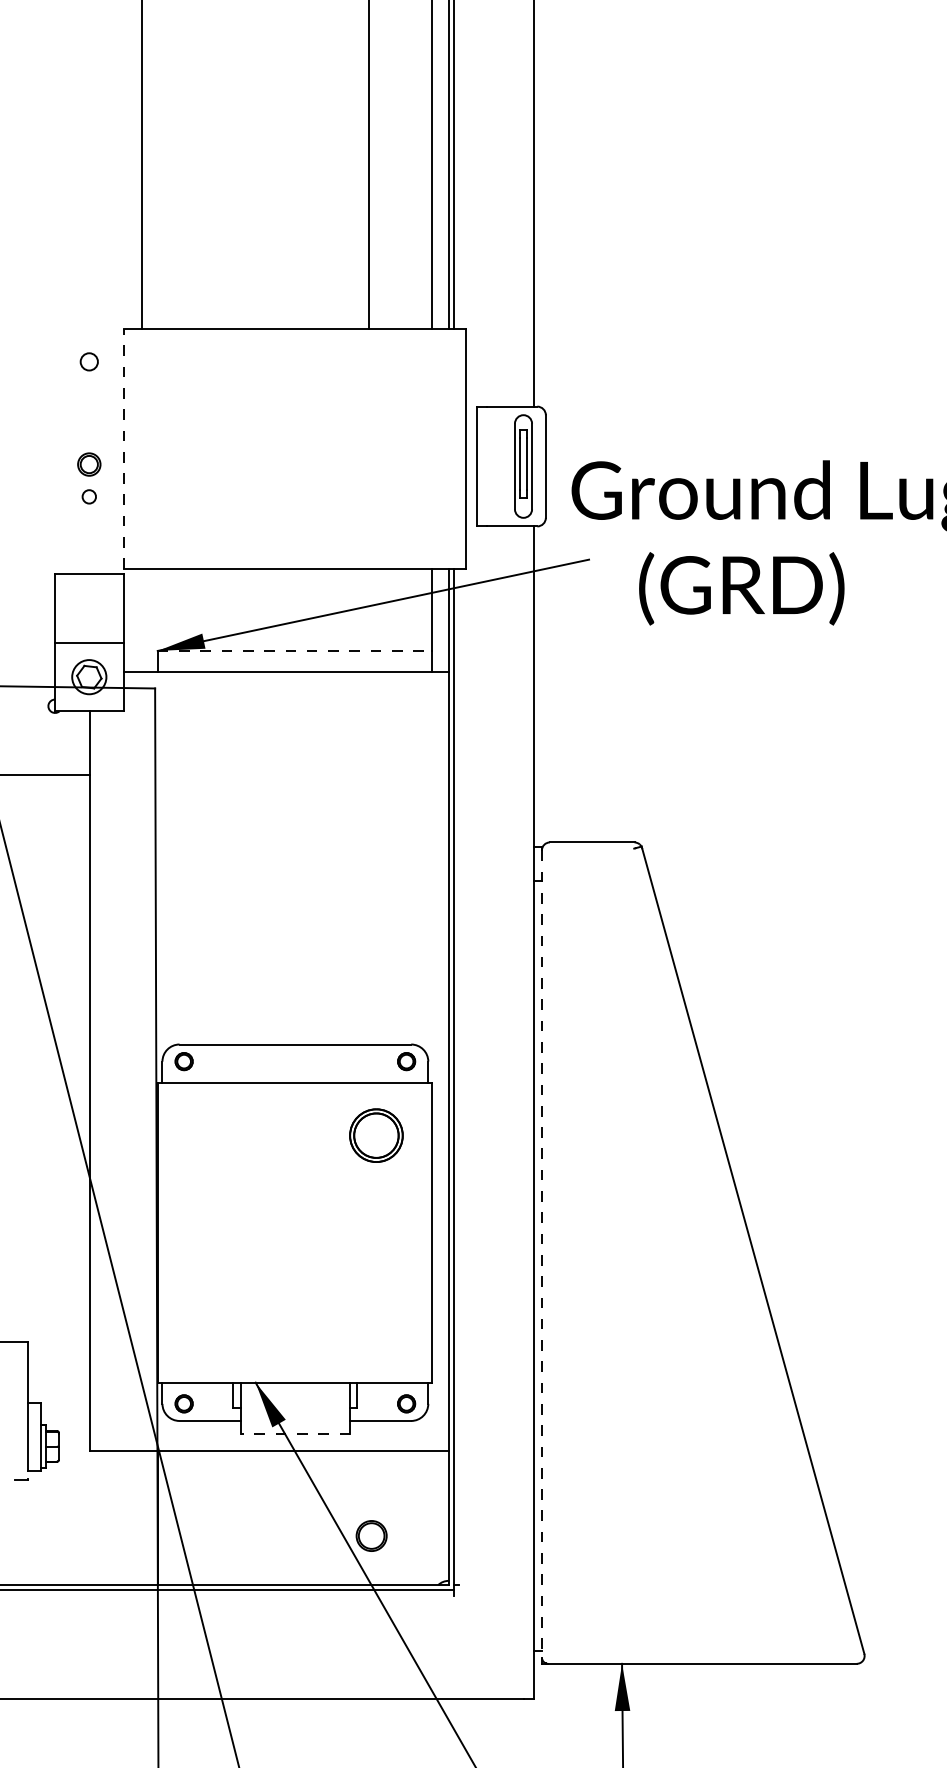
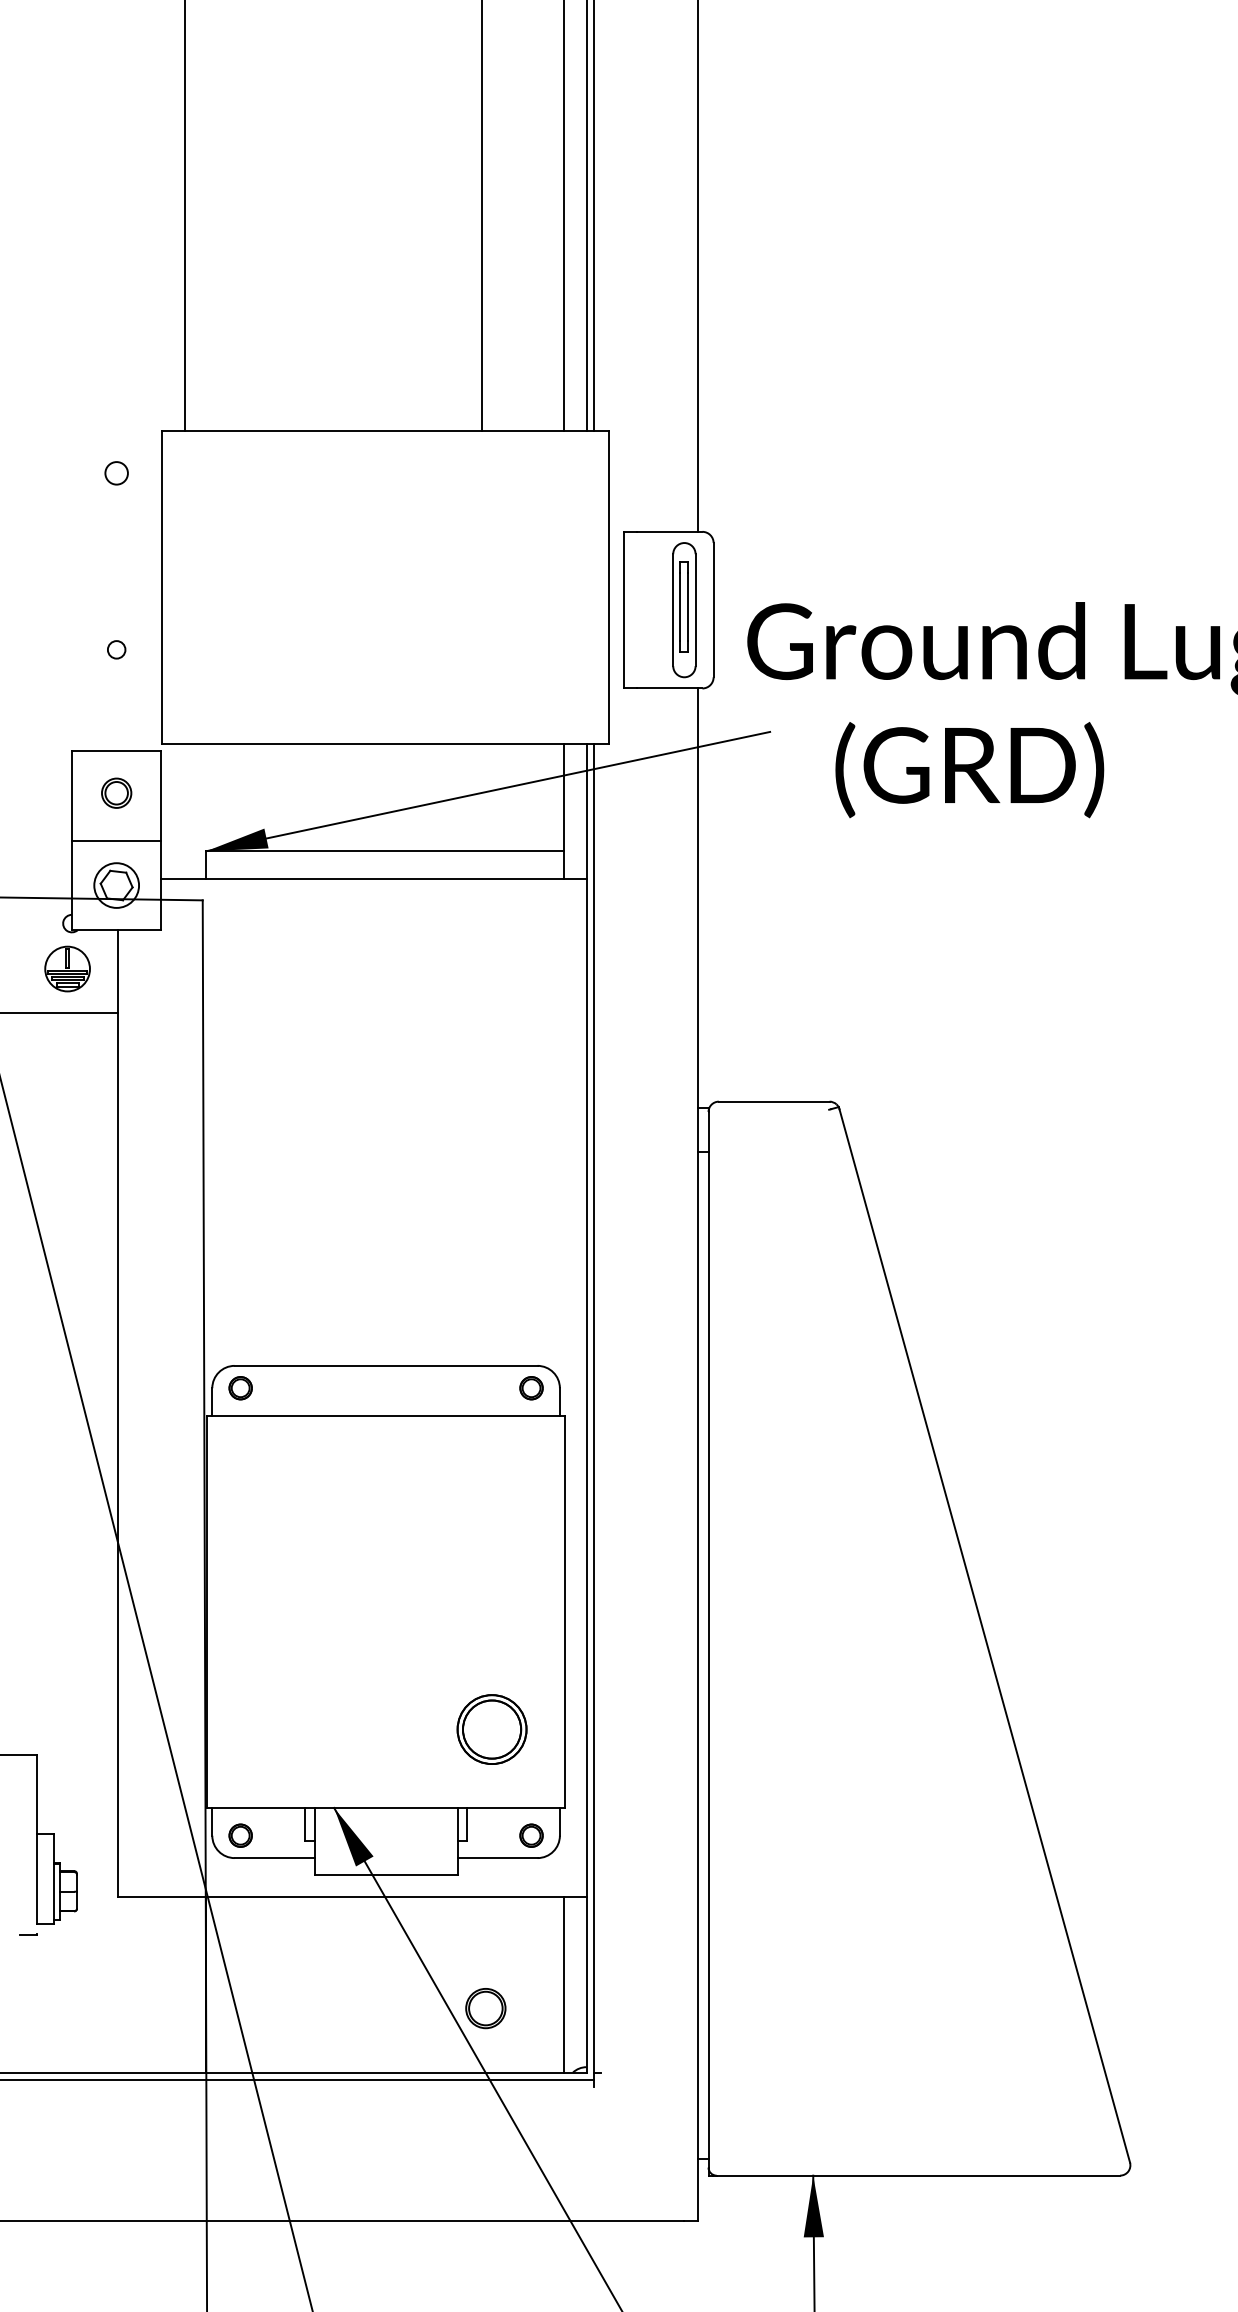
line: (123, 449) -> (161, 587), dashed -> solid
part: (89, 464) -> (116, 793), moved
line: (294, 650) -> (384, 850), dashed -> solid
part: (51, 740) -> (67, 968), added
part: (376, 1135) -> (492, 1729), moved
line: (541, 1254) -> (707, 1640), dashed -> solid
line: (295, 1433) -> (386, 1874), dashed -> solid
line: (431, 1517) -> (564, 1984), added

